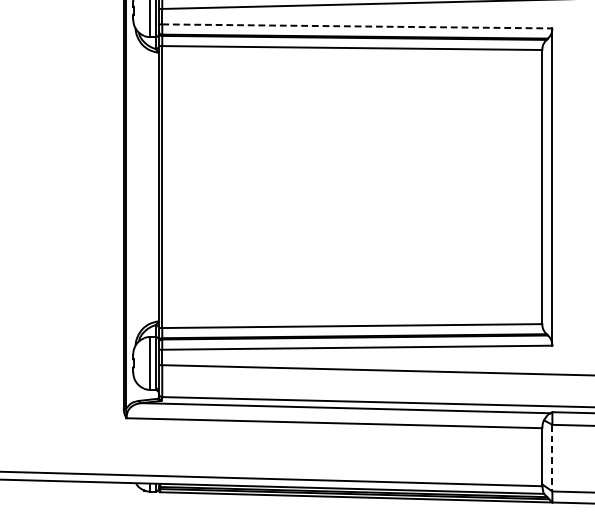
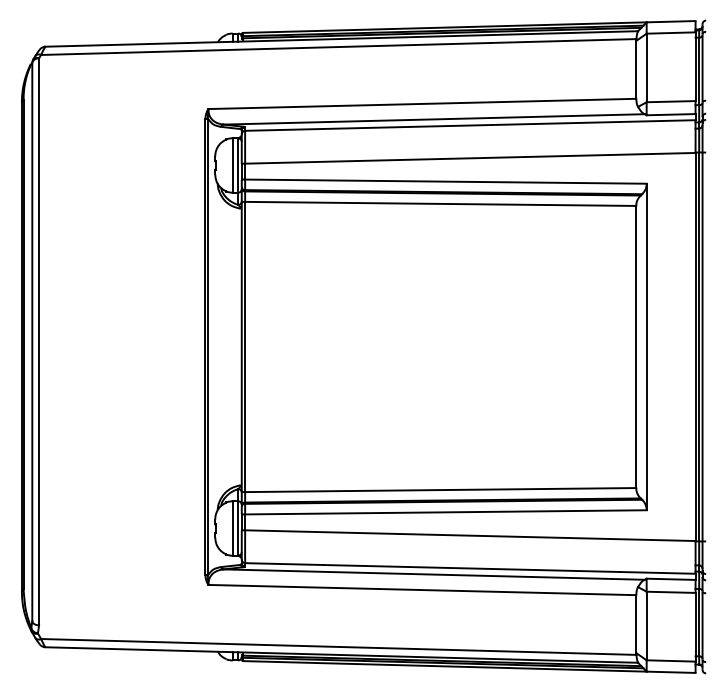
line: (356, 26) -> (445, 181), dashed -> solid
line: (552, 458) -> (646, 626), dashed -> solid

